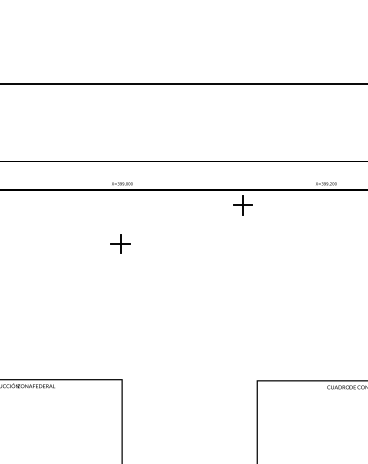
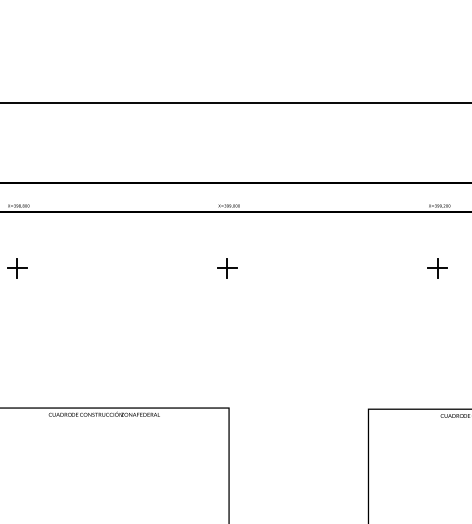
part: (242, 205) -> (437, 268), moved

